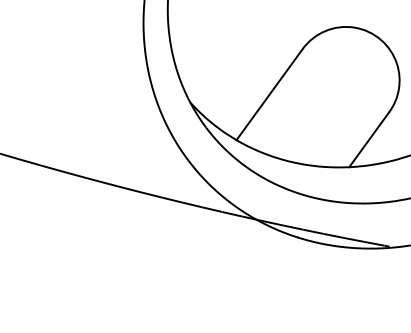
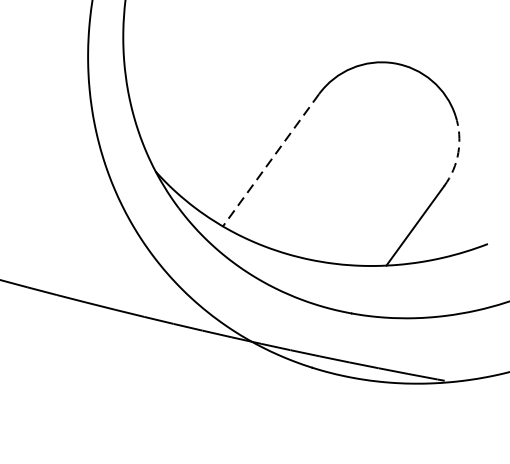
arc: (398, 89) -> (457, 152), solid -> dashed
line: (269, 95) -> (270, 161), solid -> dashed

